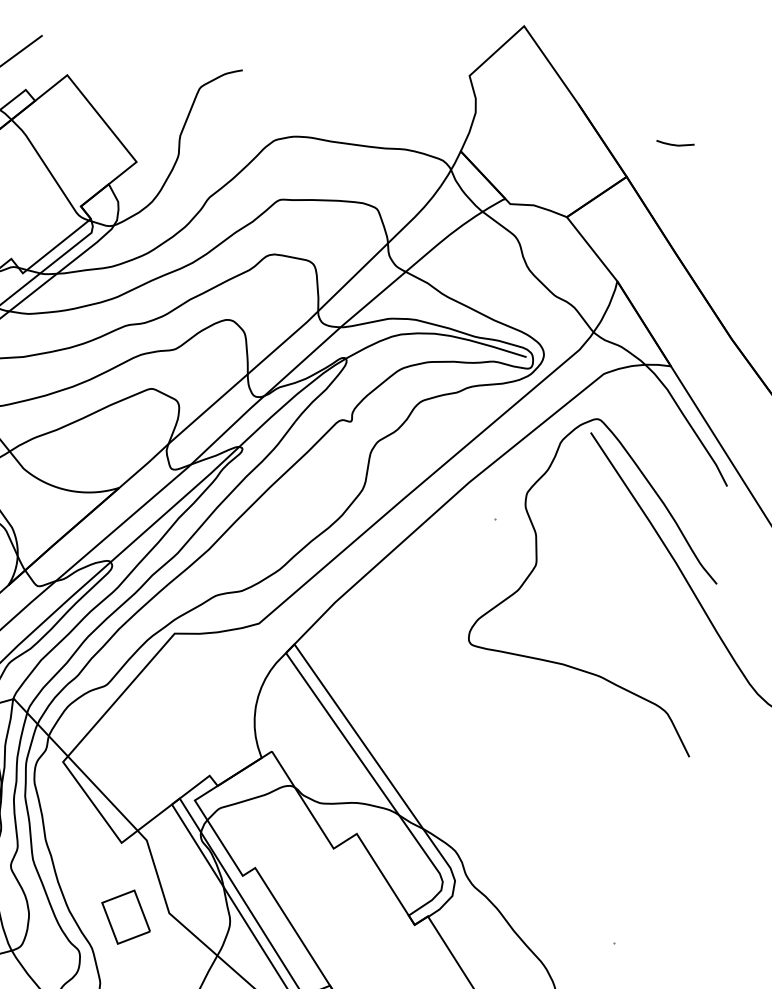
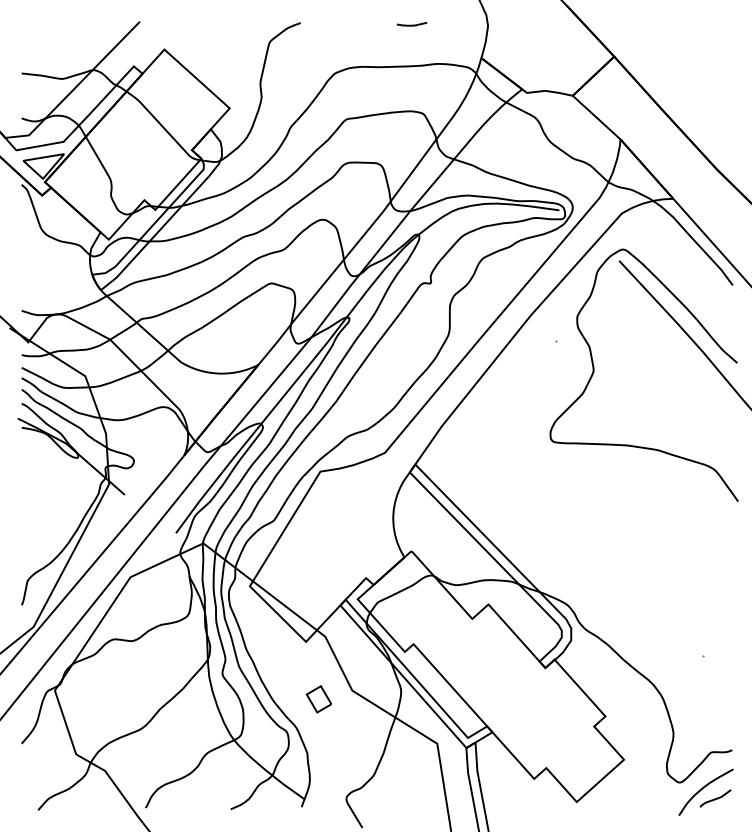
line: (674, 143) -> (411, 24), moved
part: (125, 917) -> (318, 699), size x0.6

